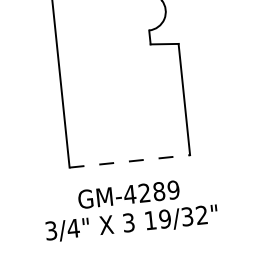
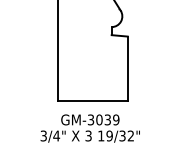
line: (129, 160) -> (92, 100), dashed -> solid
text: (144, 192) -> (99, 119), GM-4289 -> GM-3039

